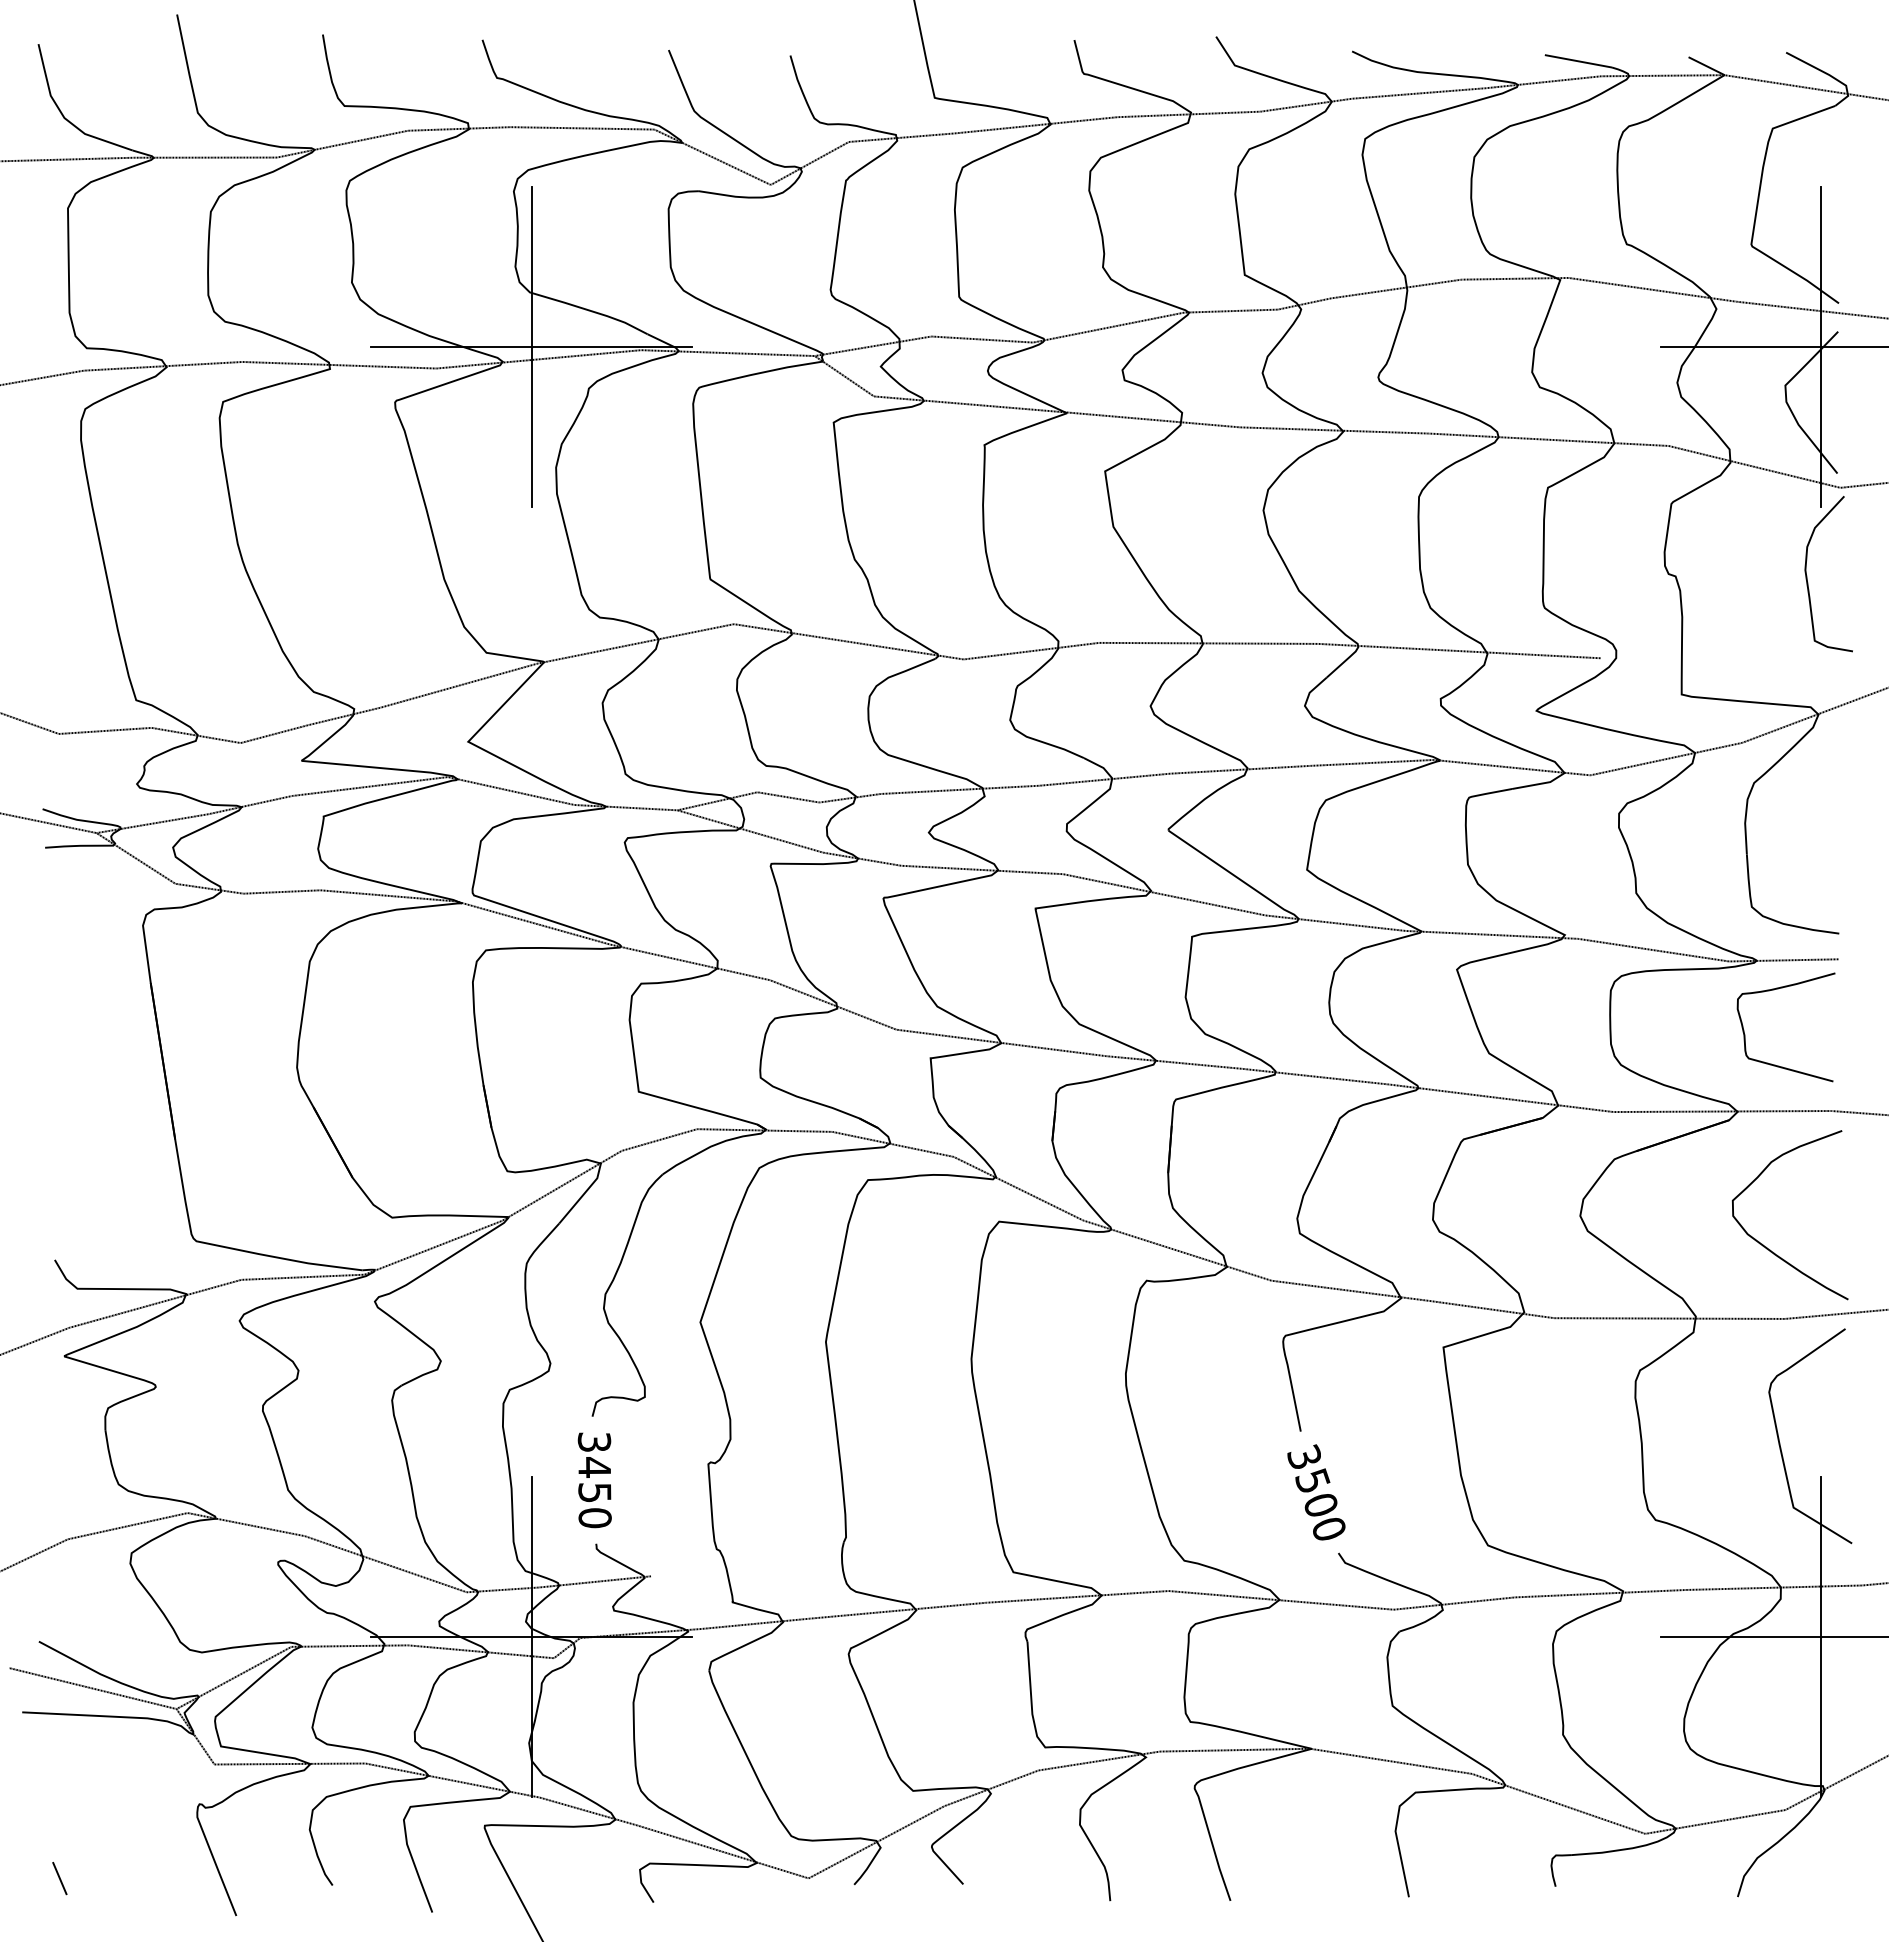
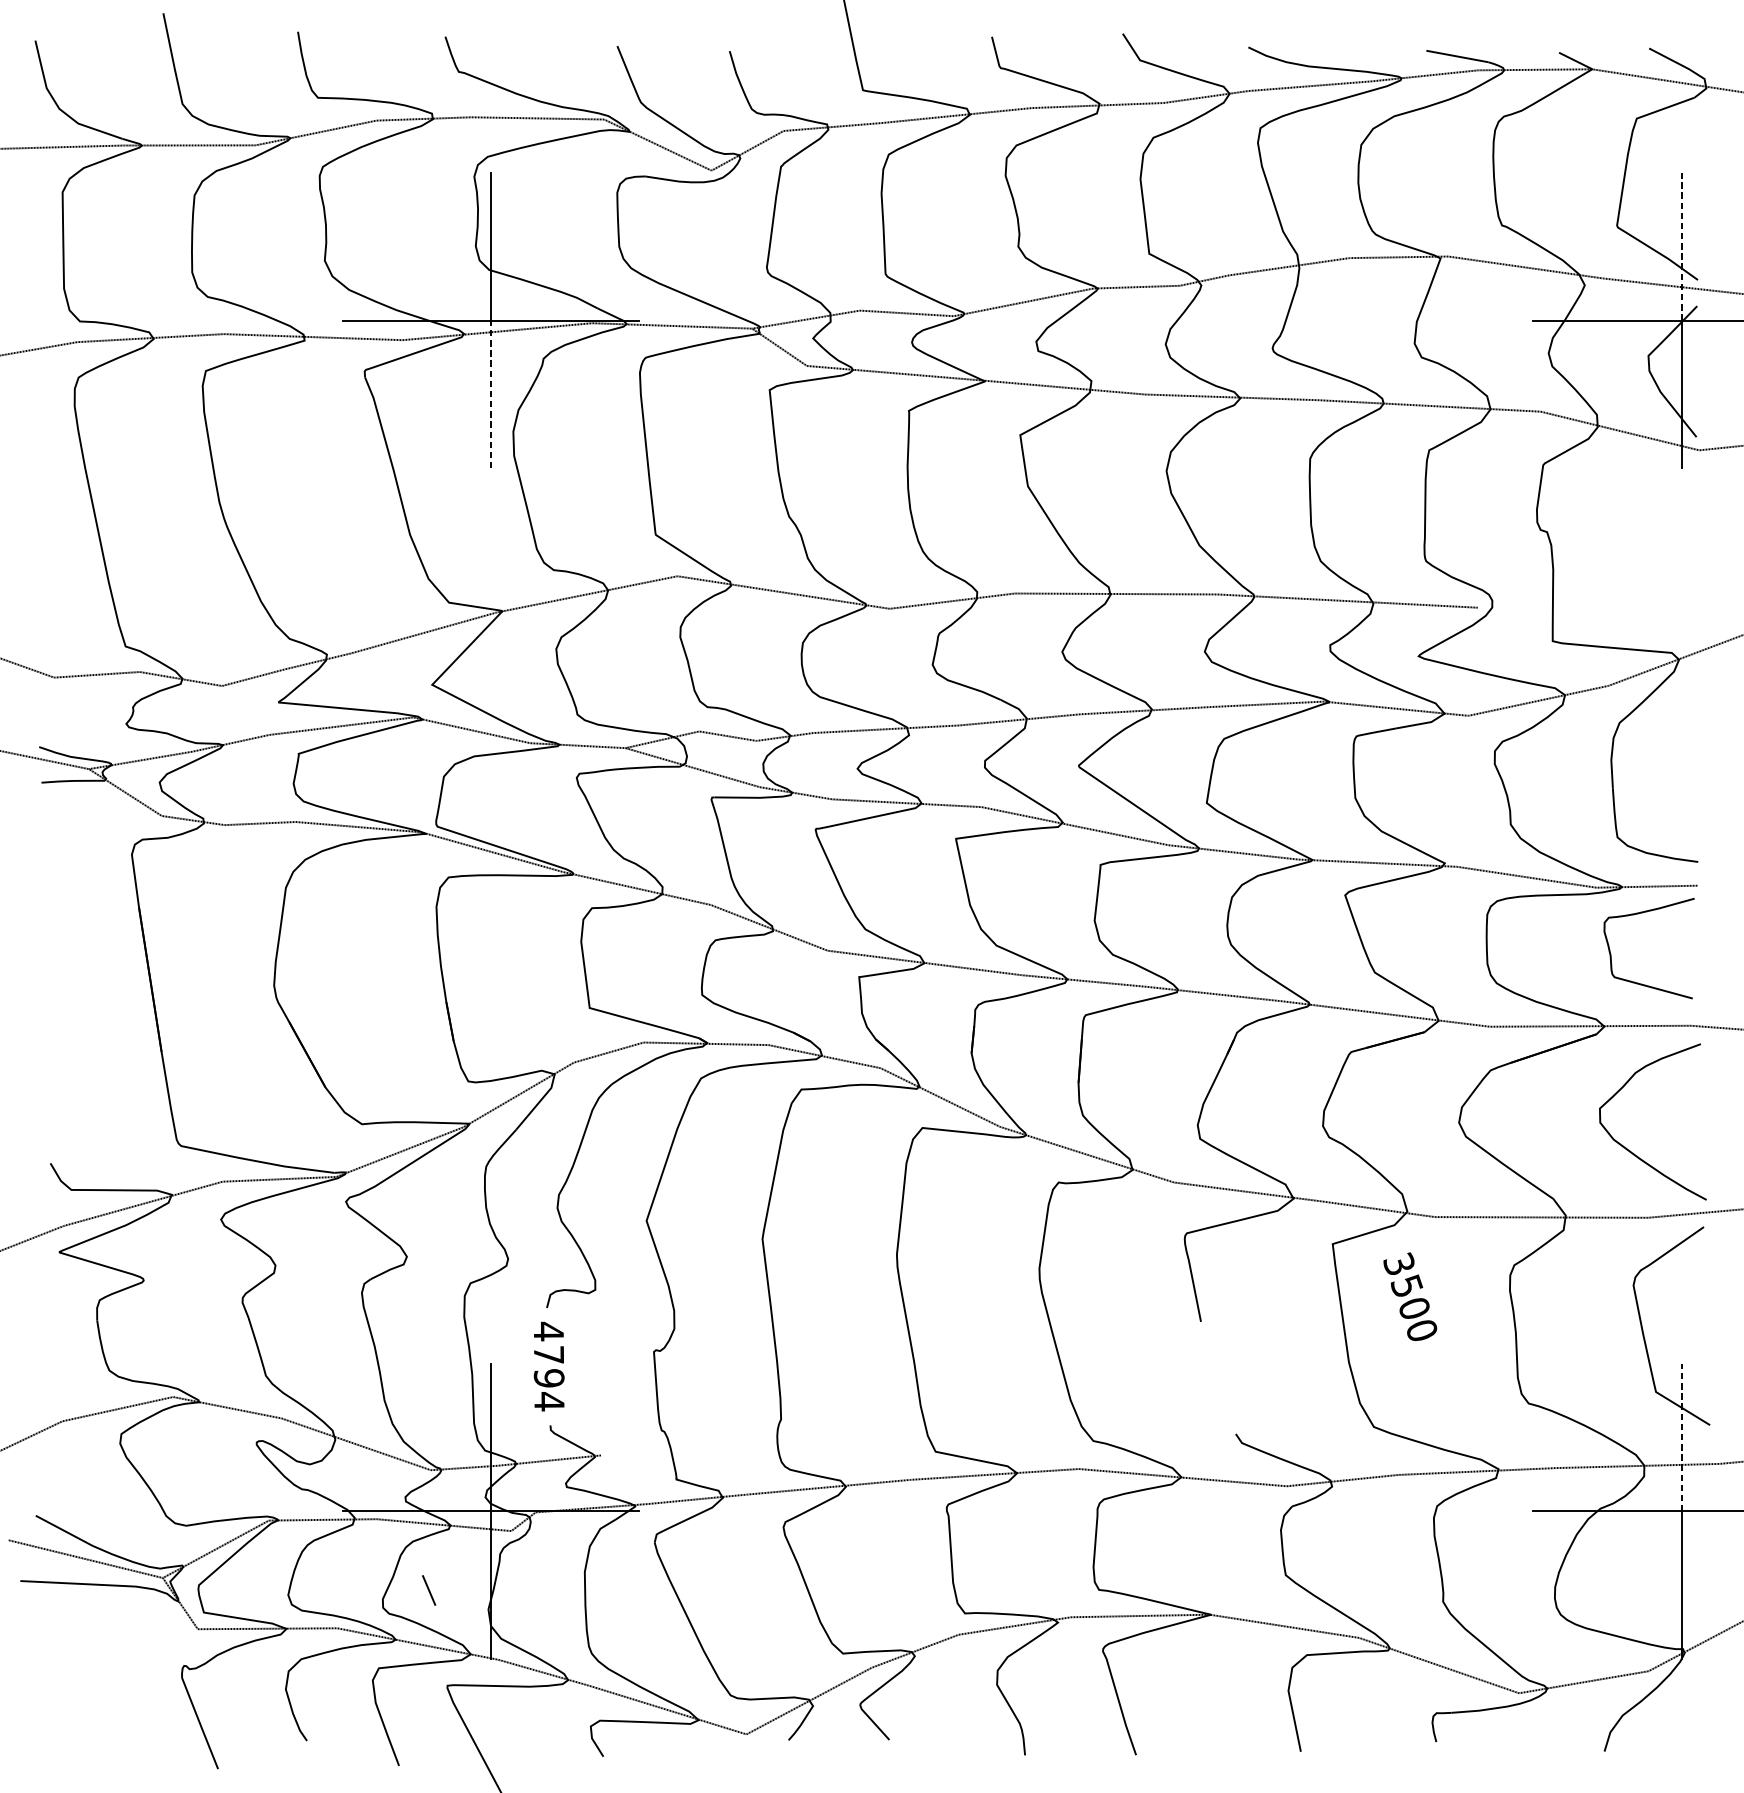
line: (1821, 266) -> (1681, 245), solid -> dashed
line: (531, 427) -> (490, 394), solid -> dashed
curve: (1807, 575) -> (1668, 531), removed
text: (594, 1479) -> (548, 1366), 3450 -> 4794
text: (1316, 1492) -> (1410, 1296), moved
line: (1821, 1556) -> (1681, 1437), solid -> dashed
line: (59, 1878) -> (428, 1590), moved

